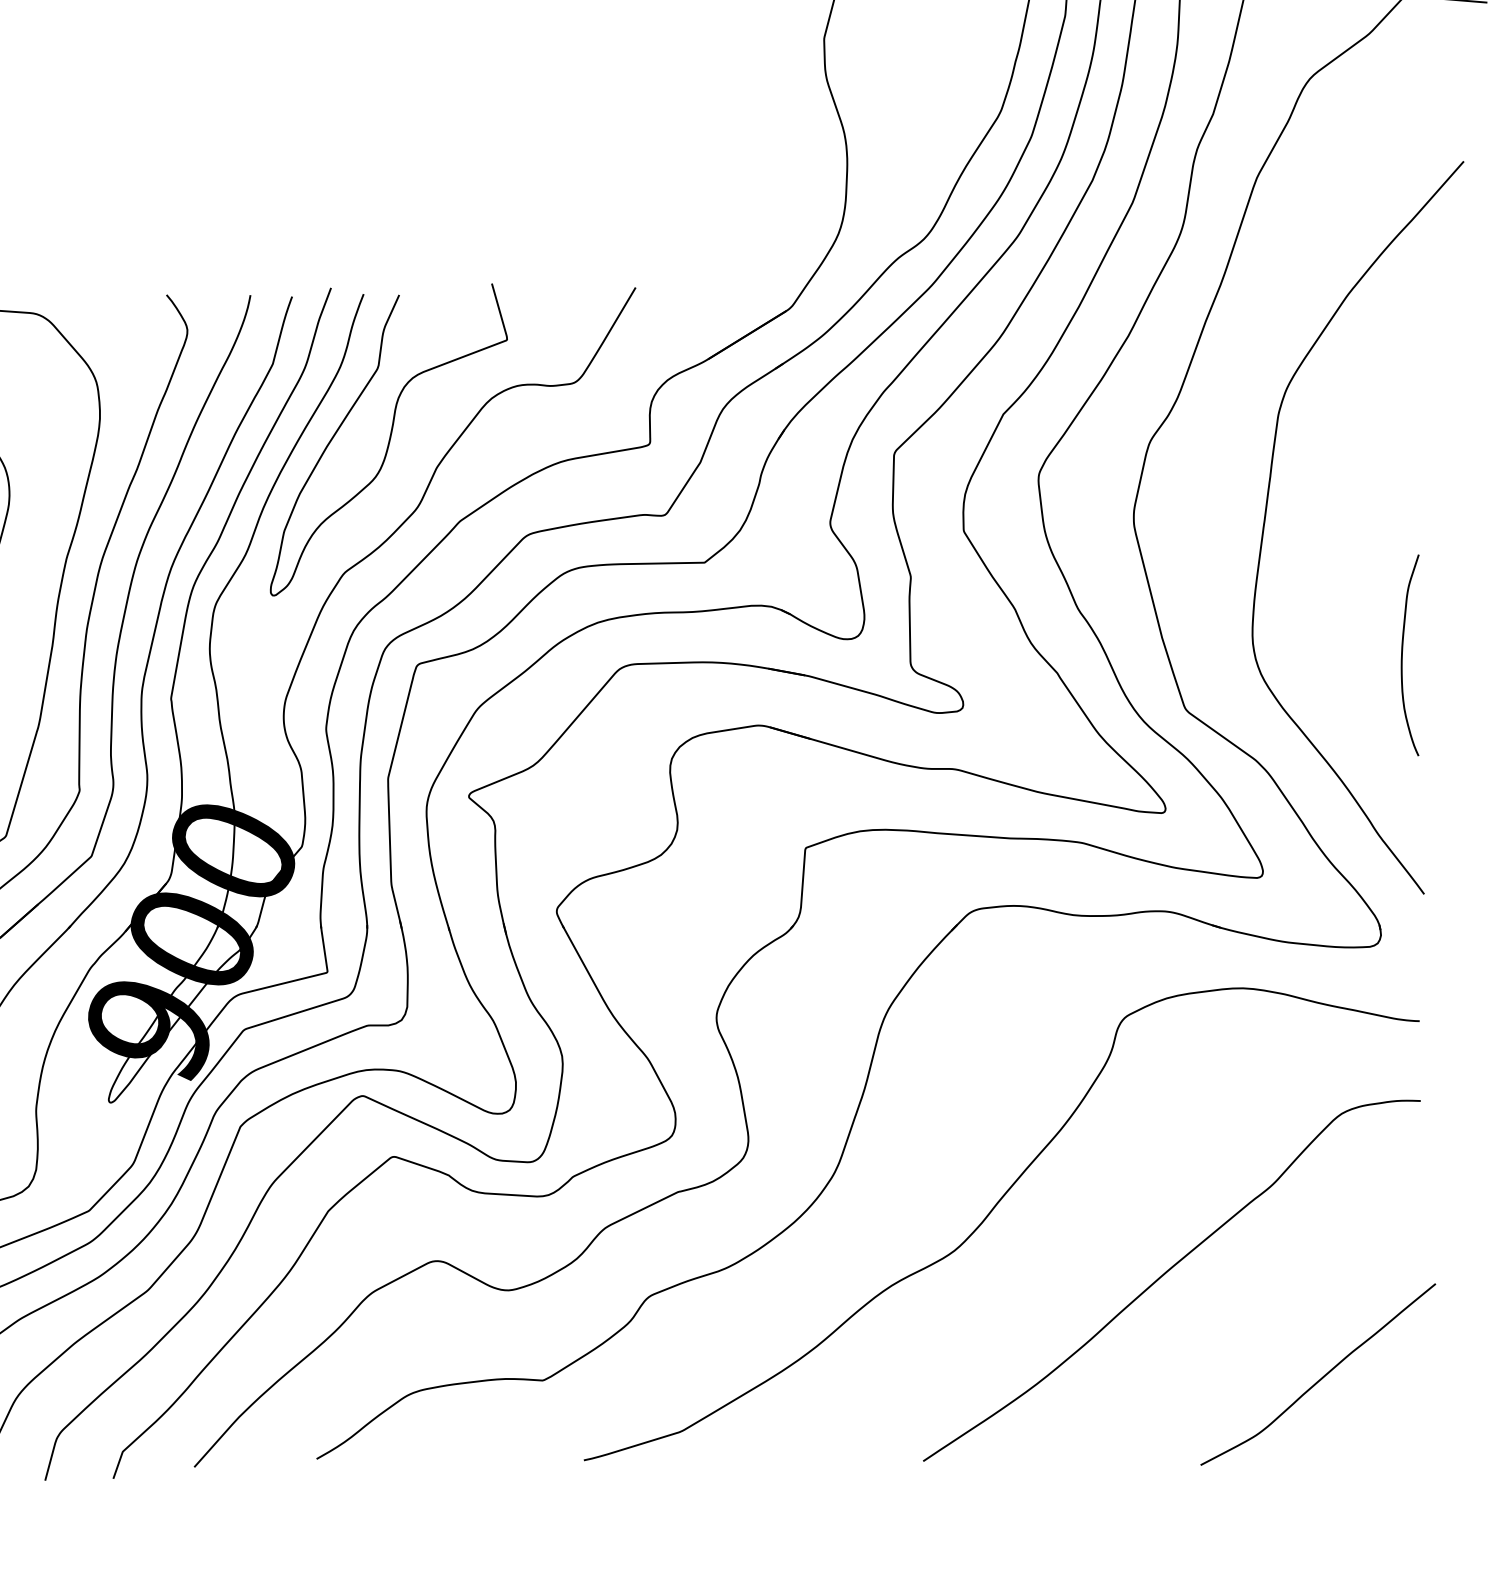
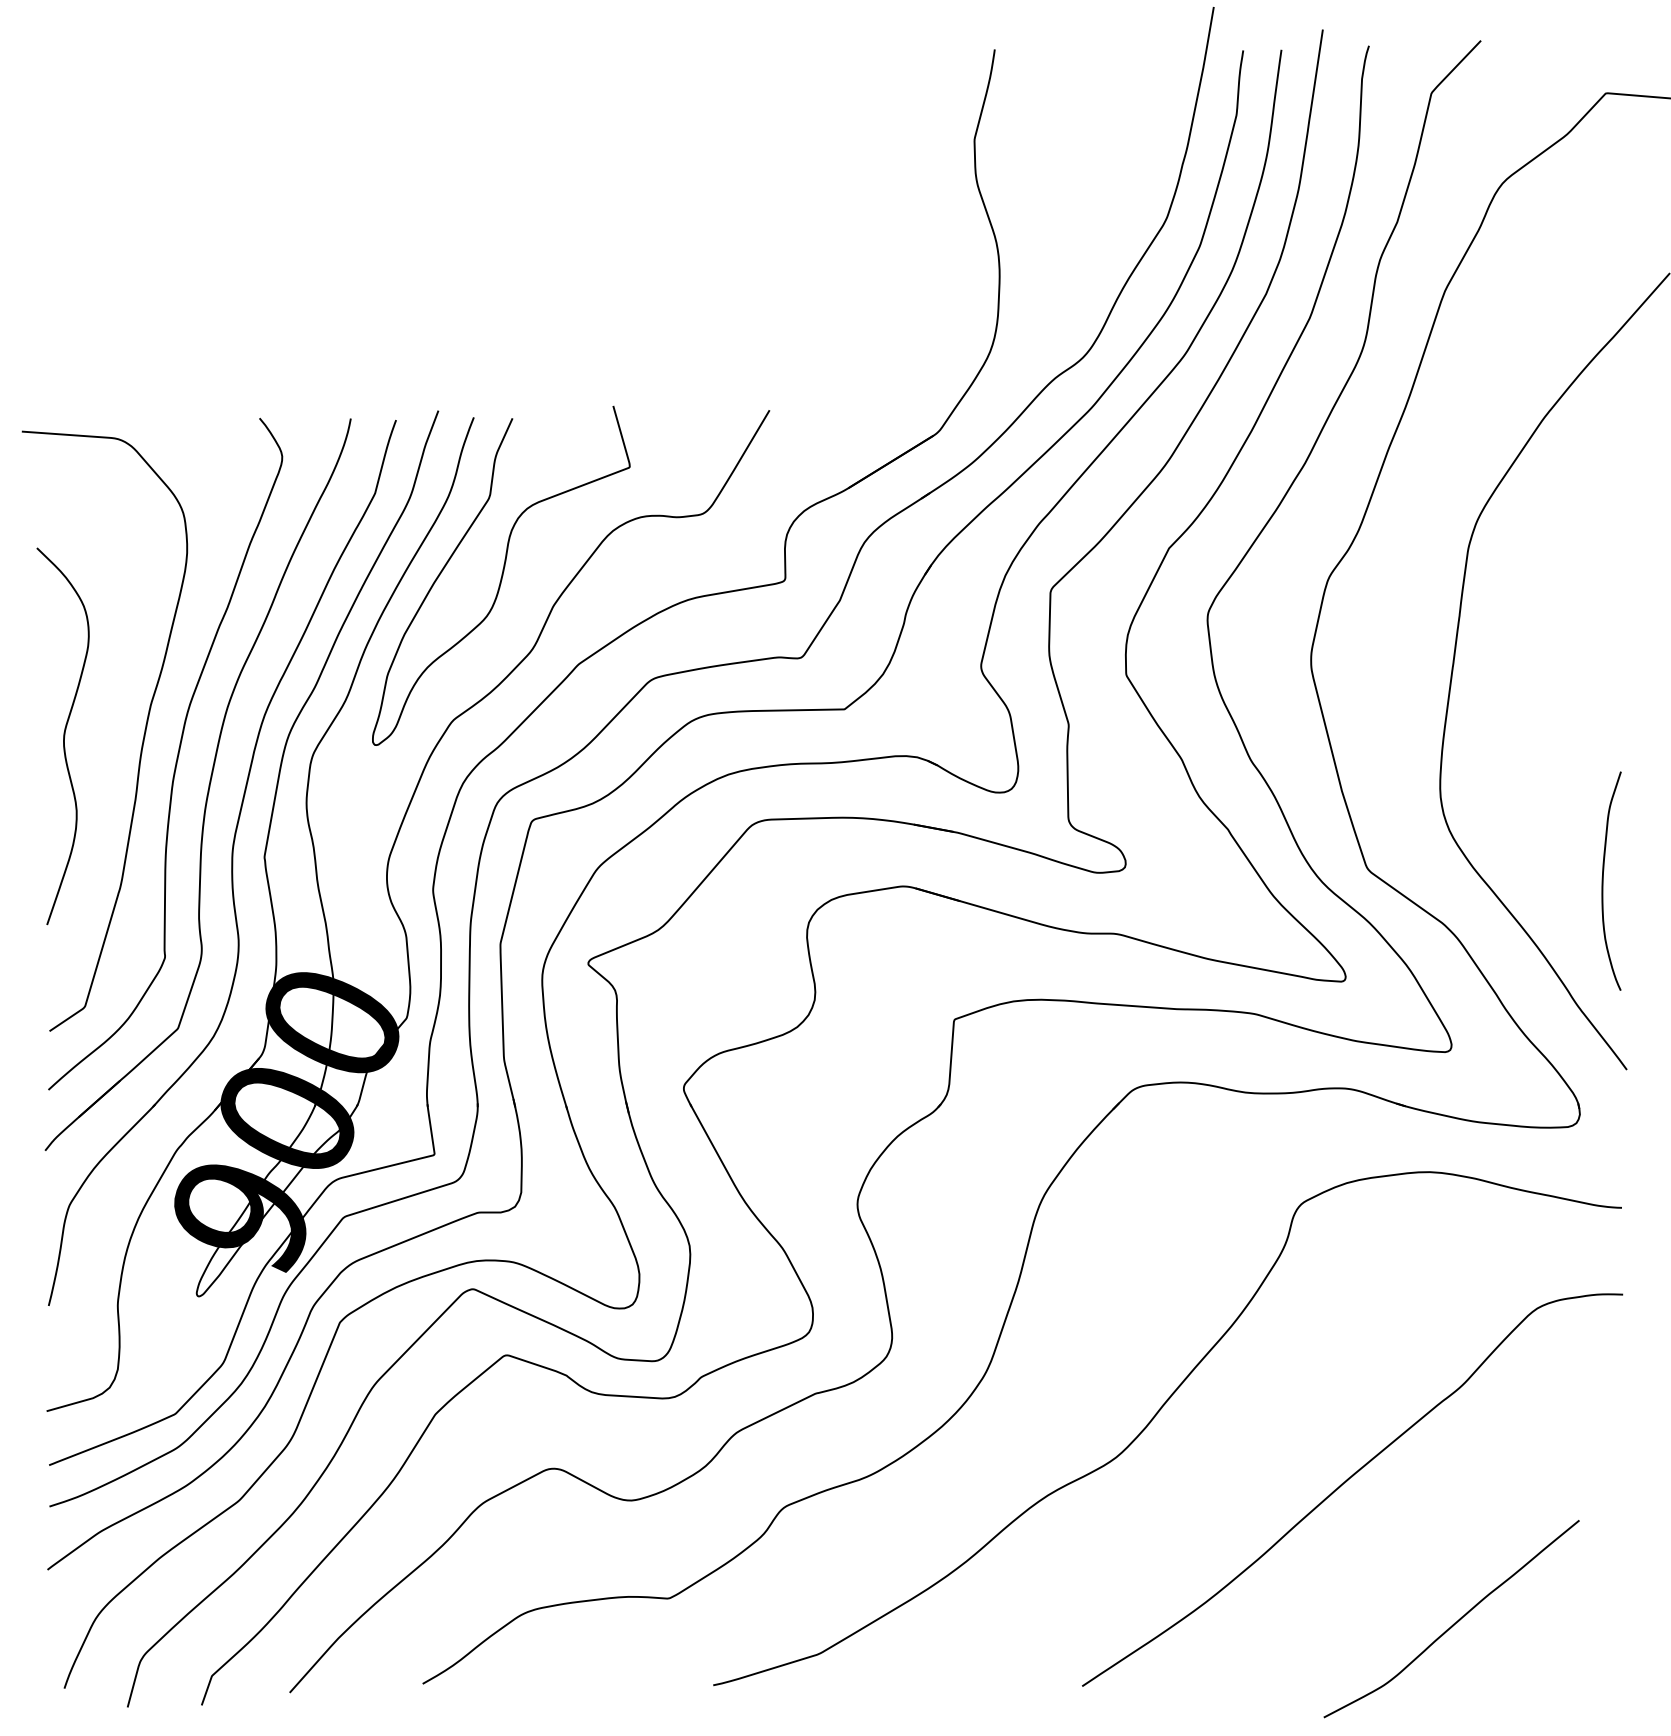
curve: (1402, 654) -> (1603, 880), moved
curve: (1319, 1378) -> (1453, 1623), moved

